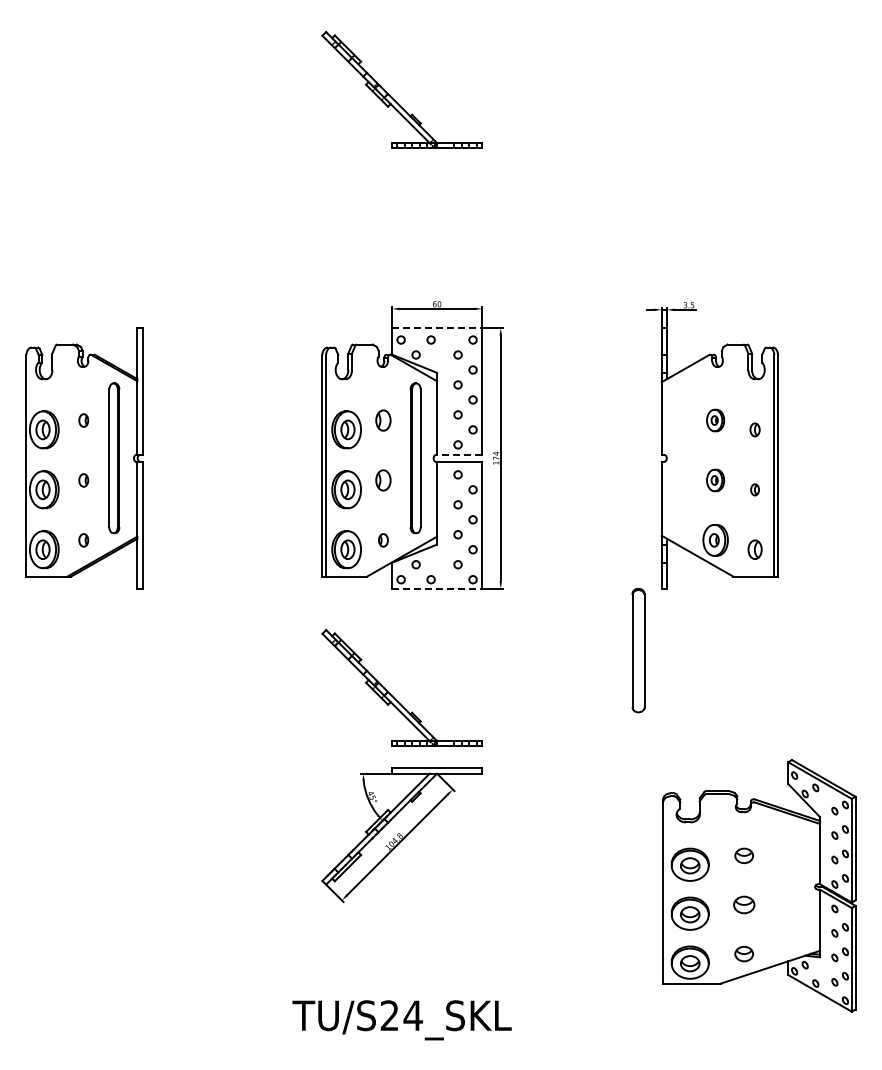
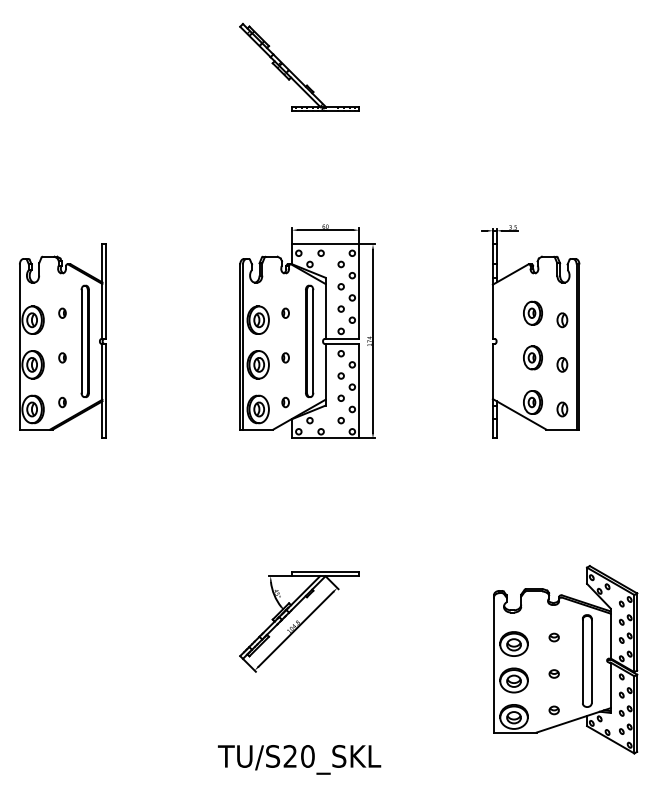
line: (437, 328) -> (325, 244), dashed -> solid
part: (383, 420) -> (285, 313), size x0.62
part: (715, 420) -> (532, 313), size x1.43
part: (754, 429) -> (561, 319), size x1.43
line: (459, 455) -> (342, 339), dashed -> solid
part: (383, 480) -> (285, 357), size x0.62
part: (715, 480) -> (532, 357), size x1.43
part: (754, 489) -> (561, 364), size x1.67
line: (437, 588) -> (325, 438), dashed -> solid
part: (638, 650) -> (587, 660), moved
part: (392, 695) -> (292, 518), removed
part: (743, 856) -> (553, 637), size x0.71
part: (743, 904) -> (553, 673), size x0.62
part: (743, 953) -> (553, 710), size x0.71
text: (413, 1015) -> (308, 756), TU/S24_SKL -> TU/S20_SKL

